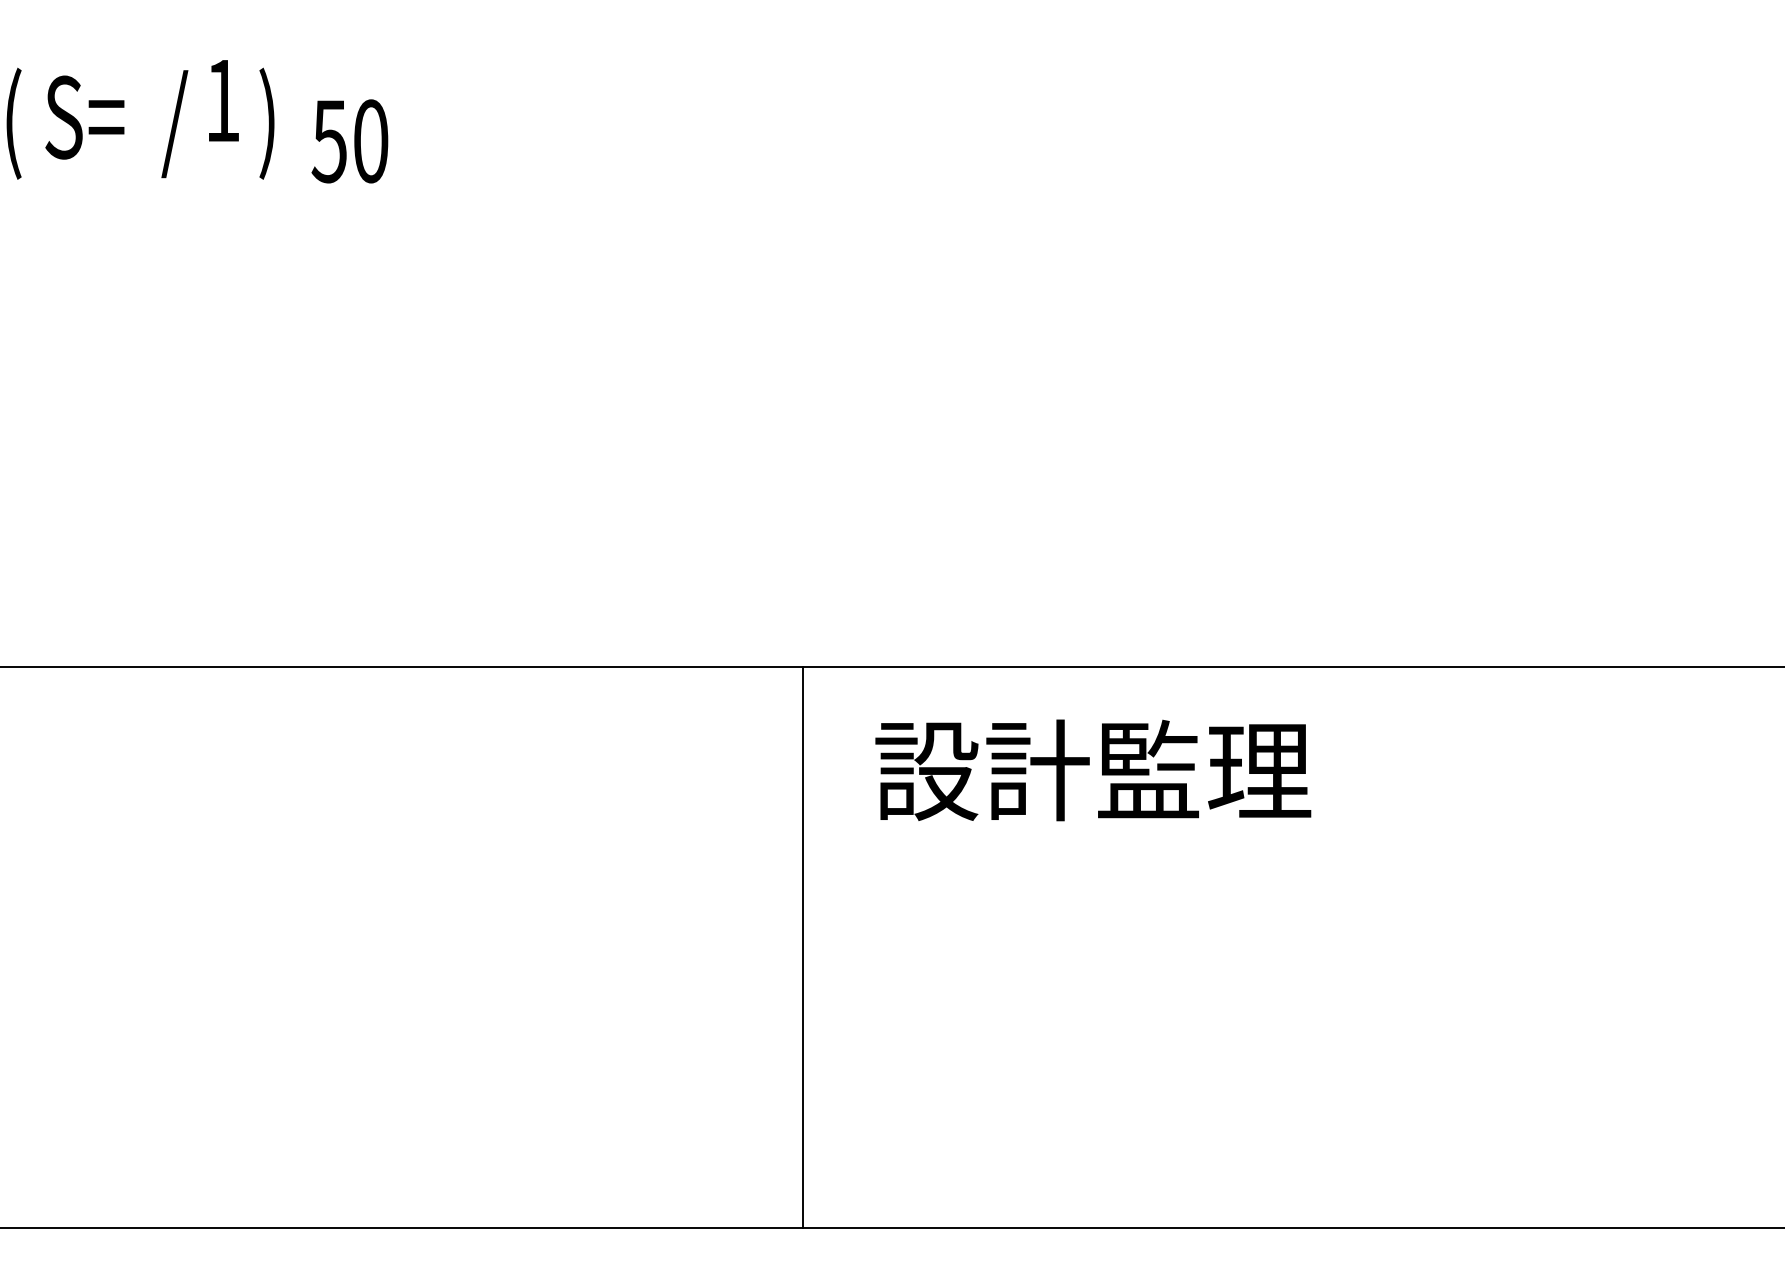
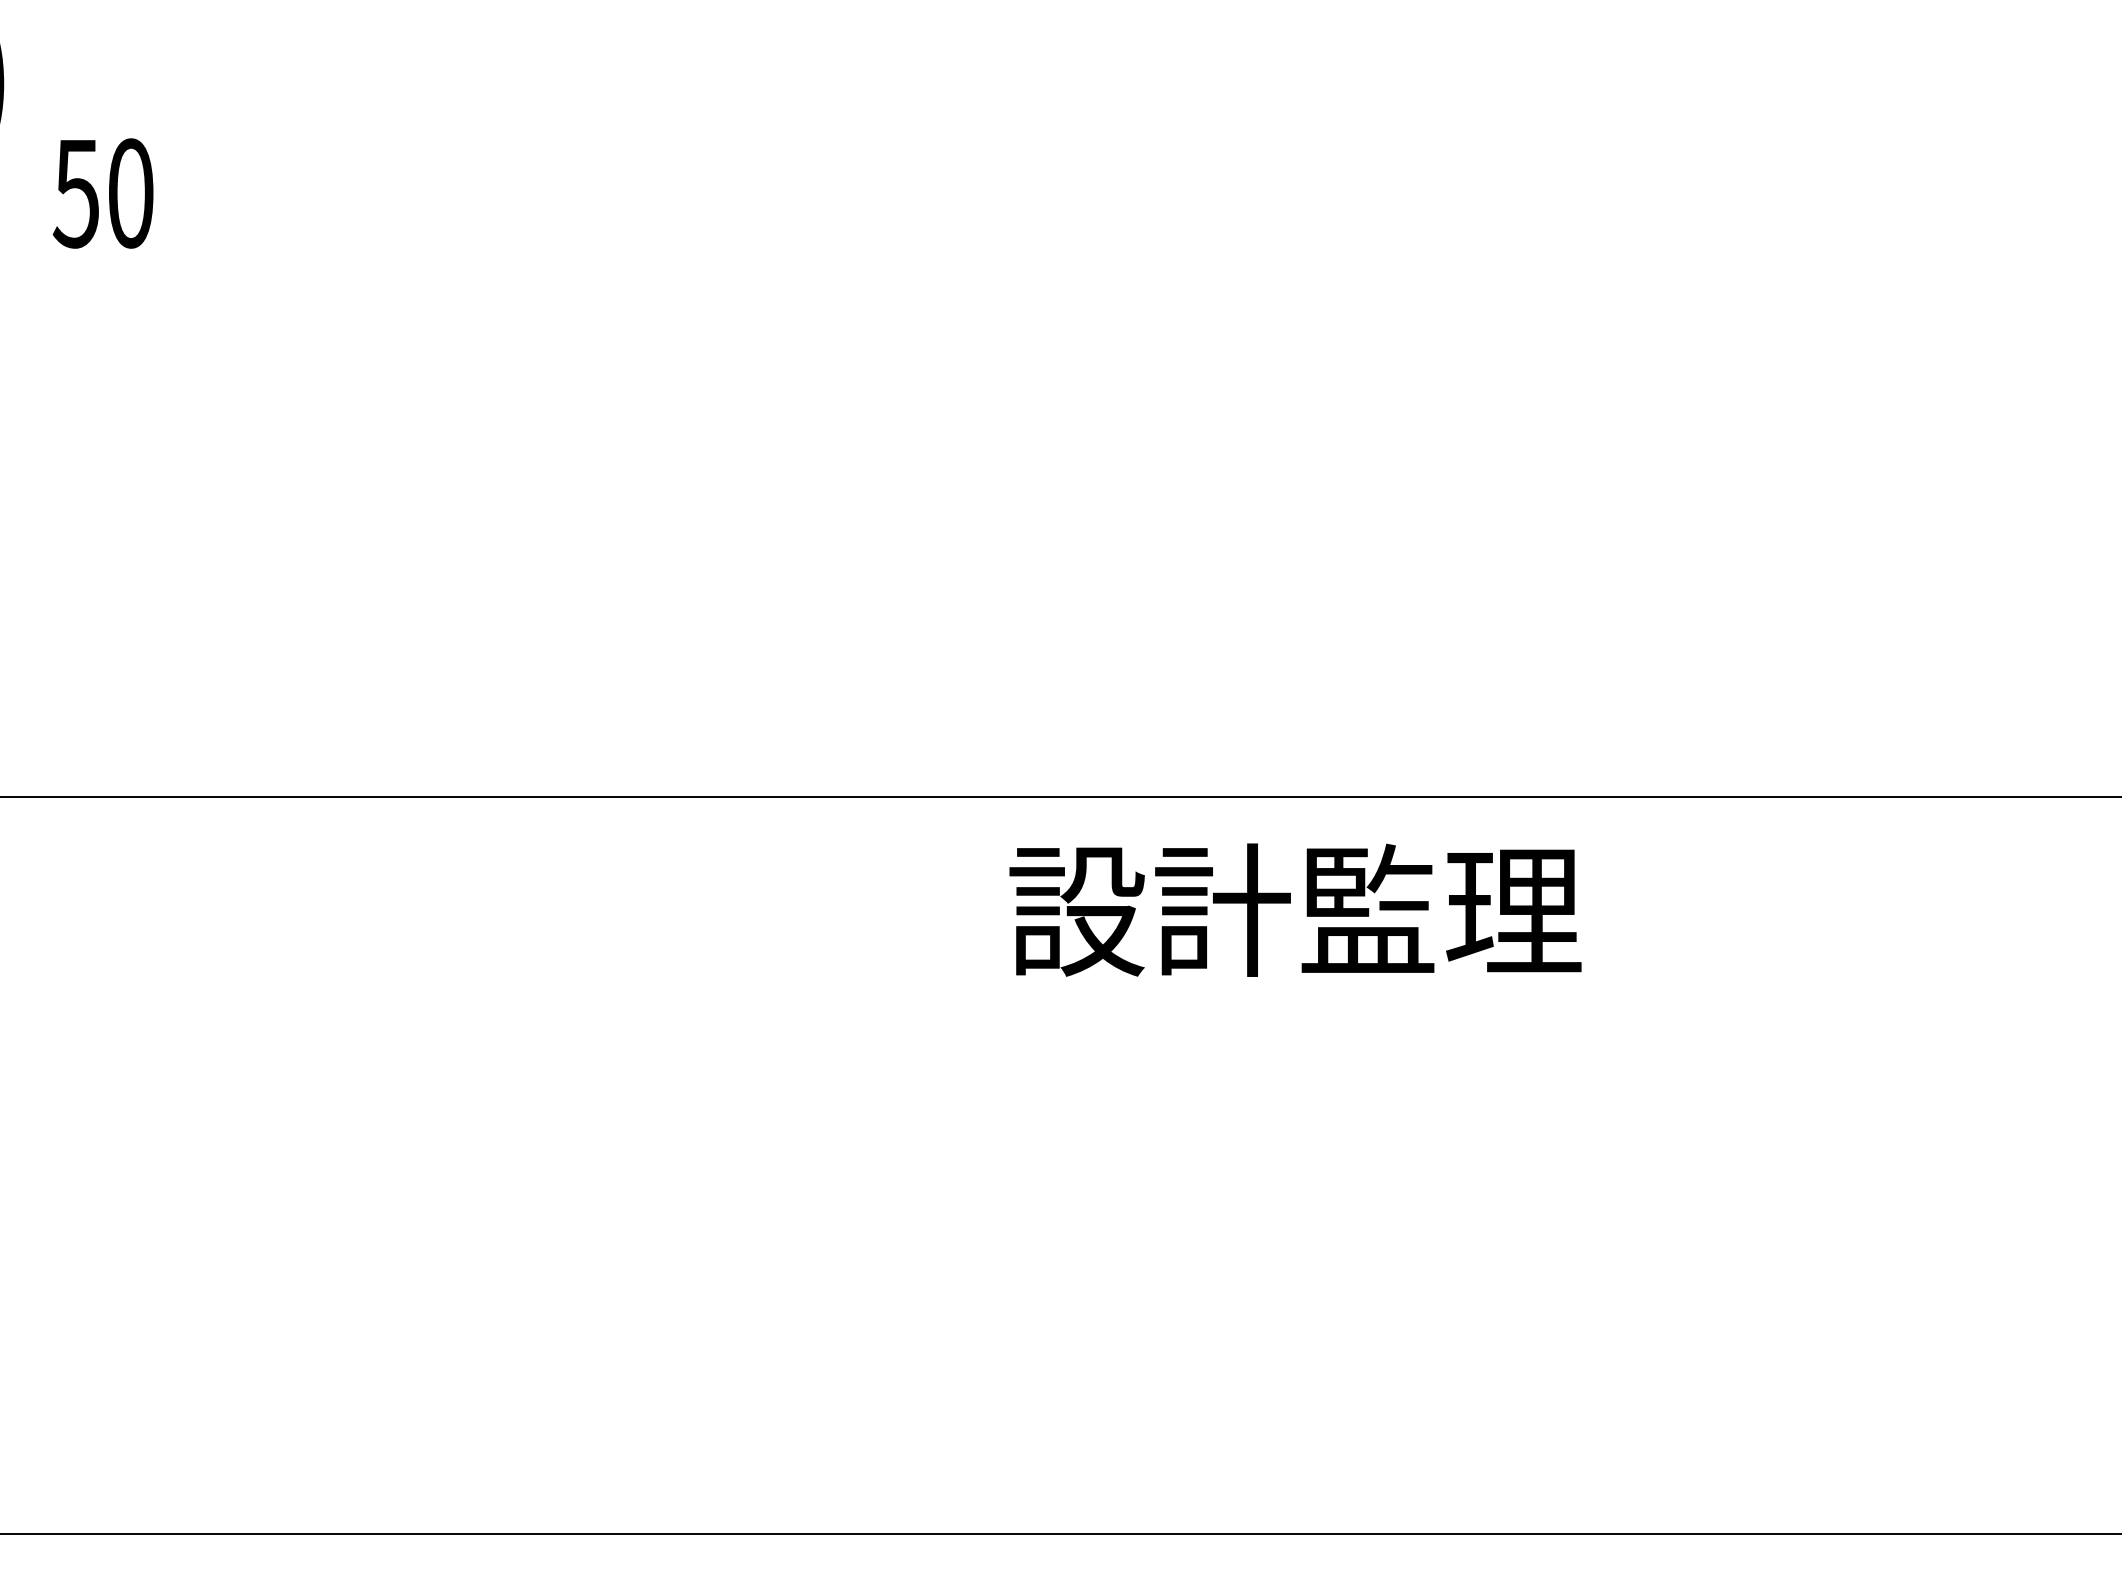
text: (349, 141) -> (102, 193), moved
text: (1093, 770) -> (1295, 910), moved
line: (803, 947) -> (698, 1164), removed

